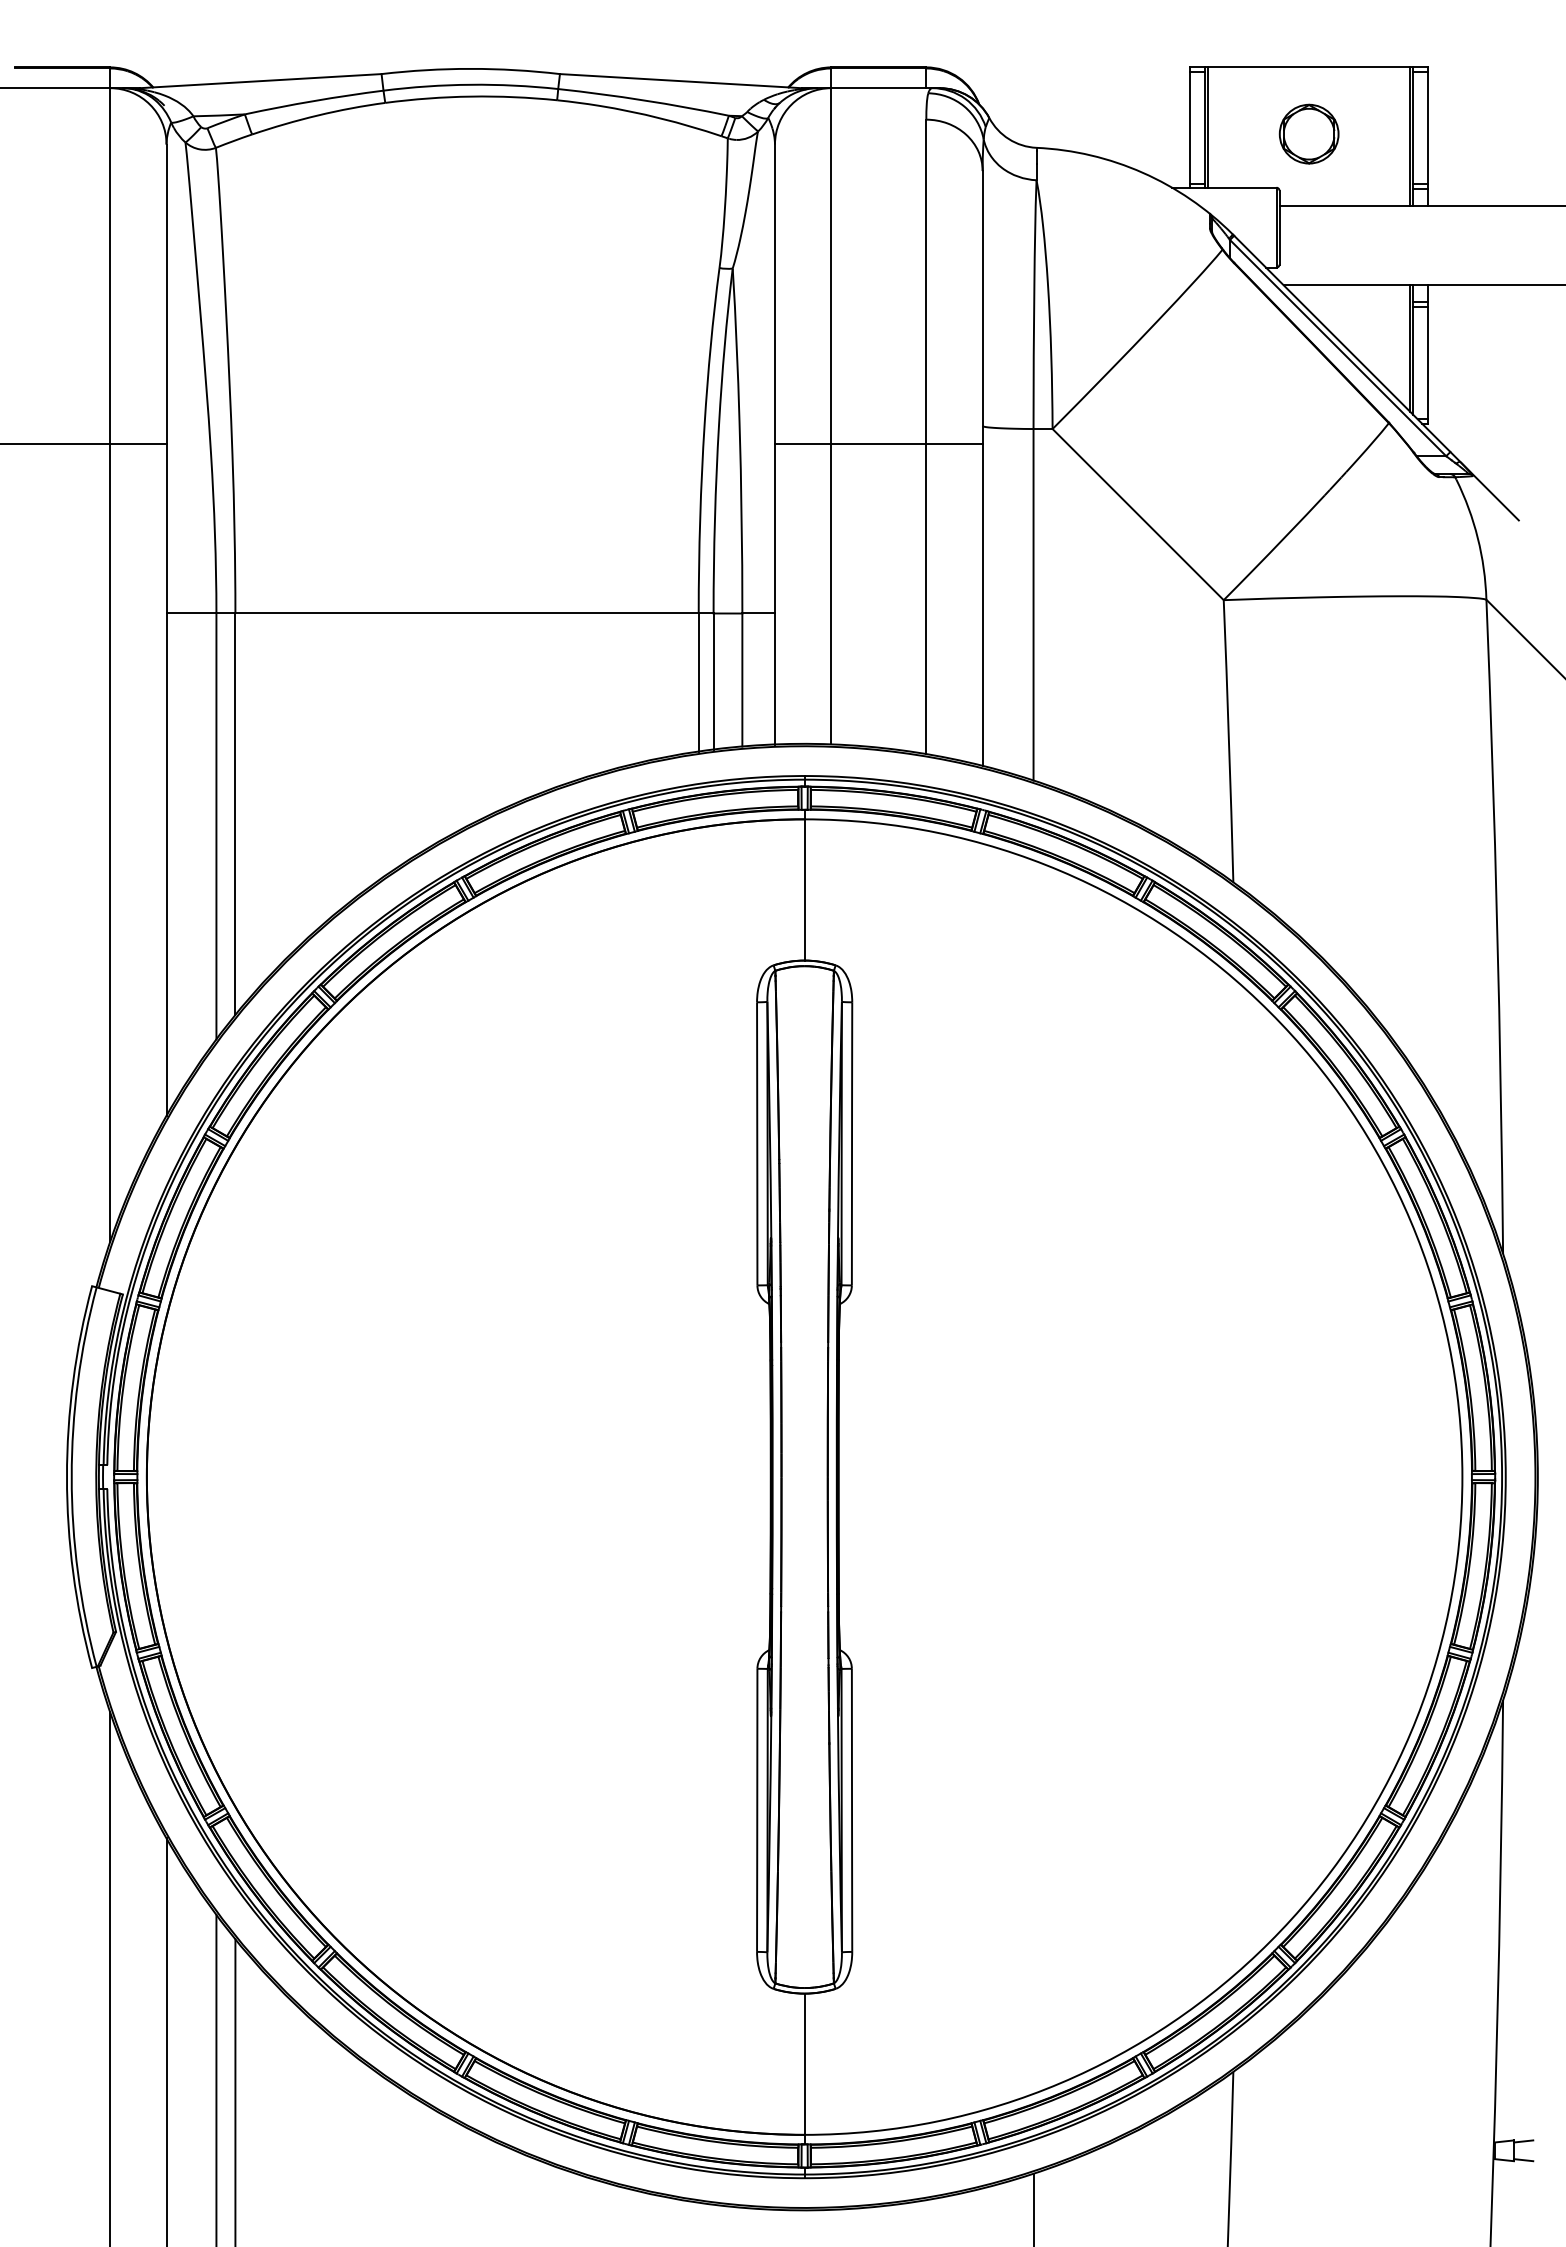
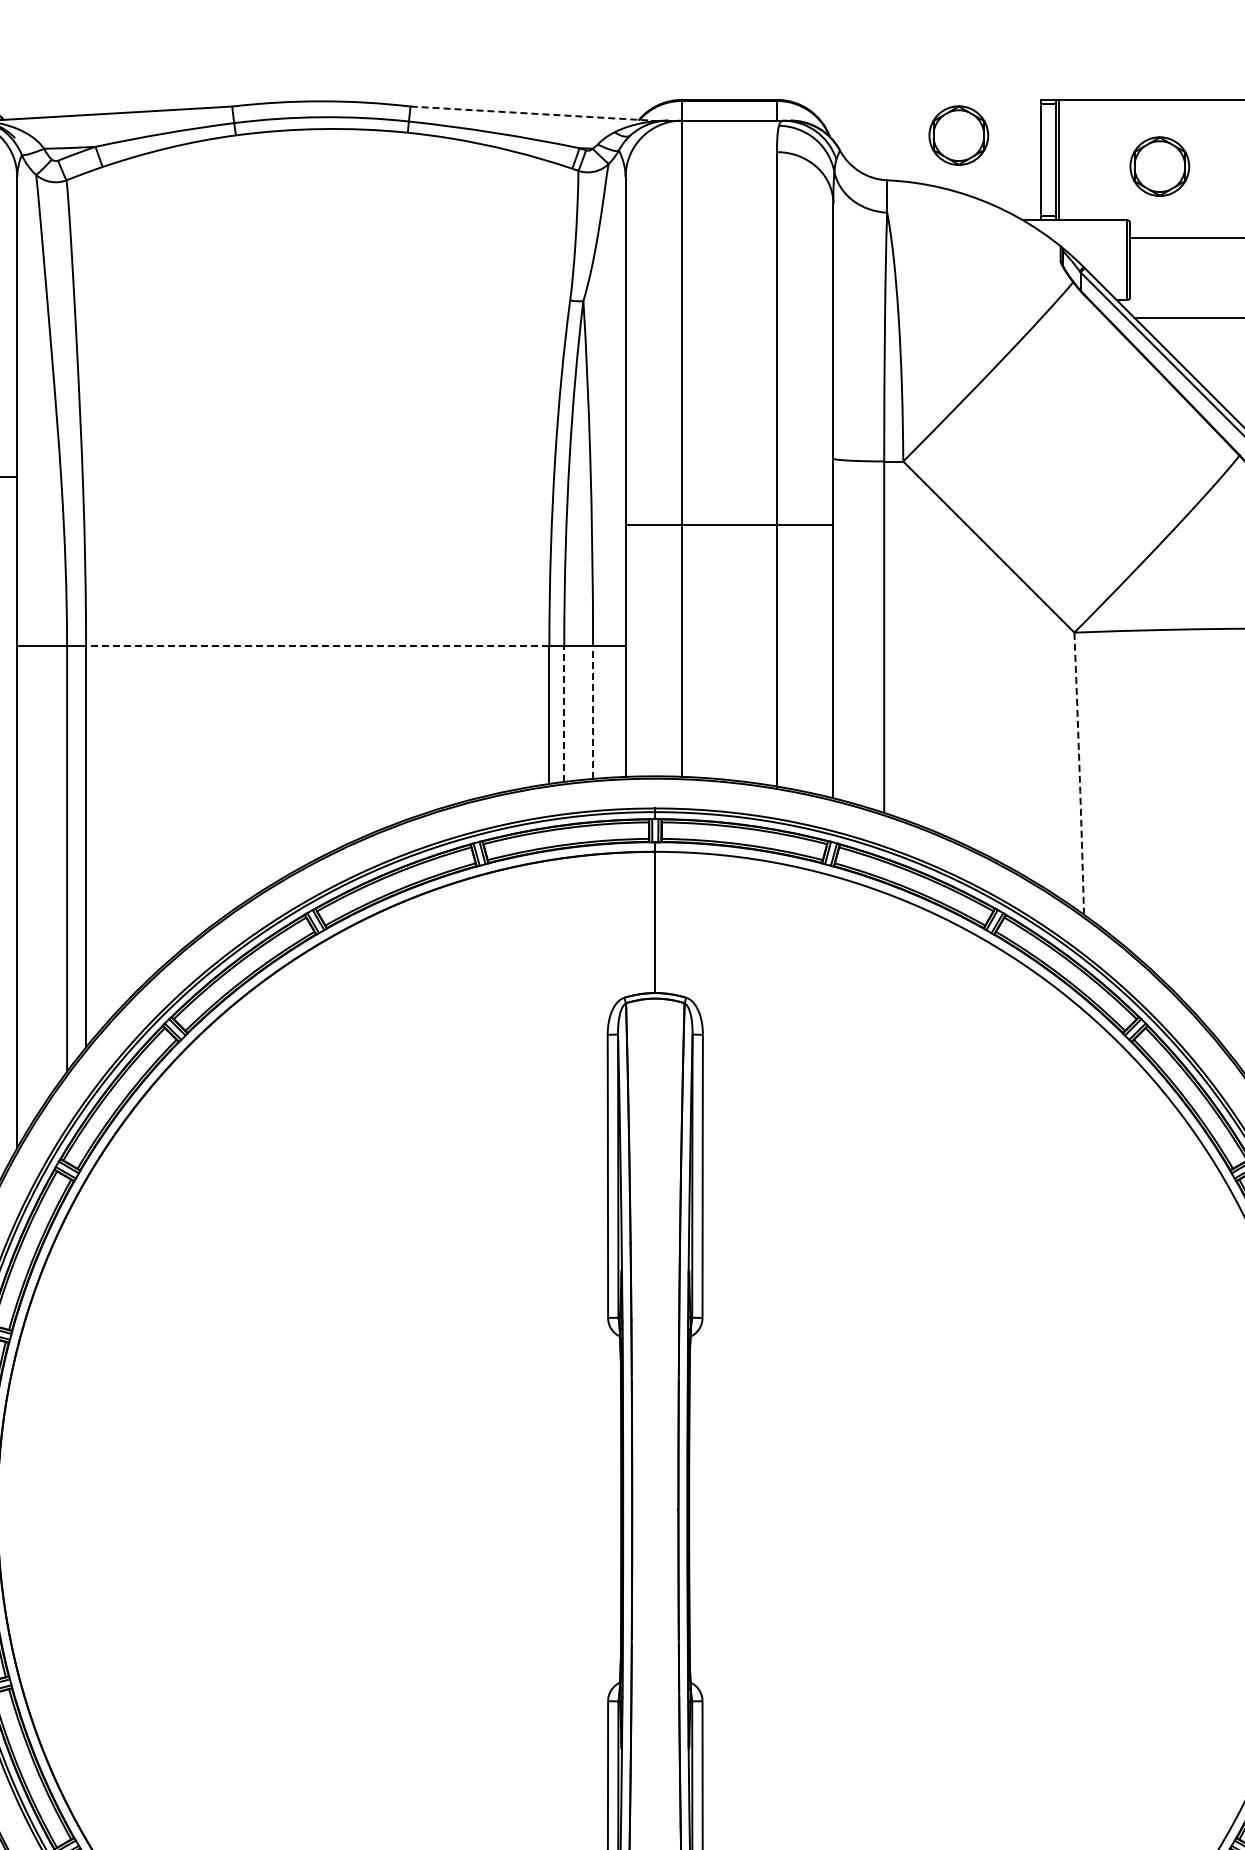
line: (680, 81) -> (531, 113), solid -> dashed
part: (1107, 102) -> (958, 134), added
line: (878, 444) -> (729, 524), moved
line: (467, 613) -> (318, 645), solid -> dashed
line: (742, 680) -> (593, 712), solid -> dashed
line: (713, 681) -> (564, 713), solid -> dashed
arc: (1229, 741) -> (1080, 773), solid -> dashed

